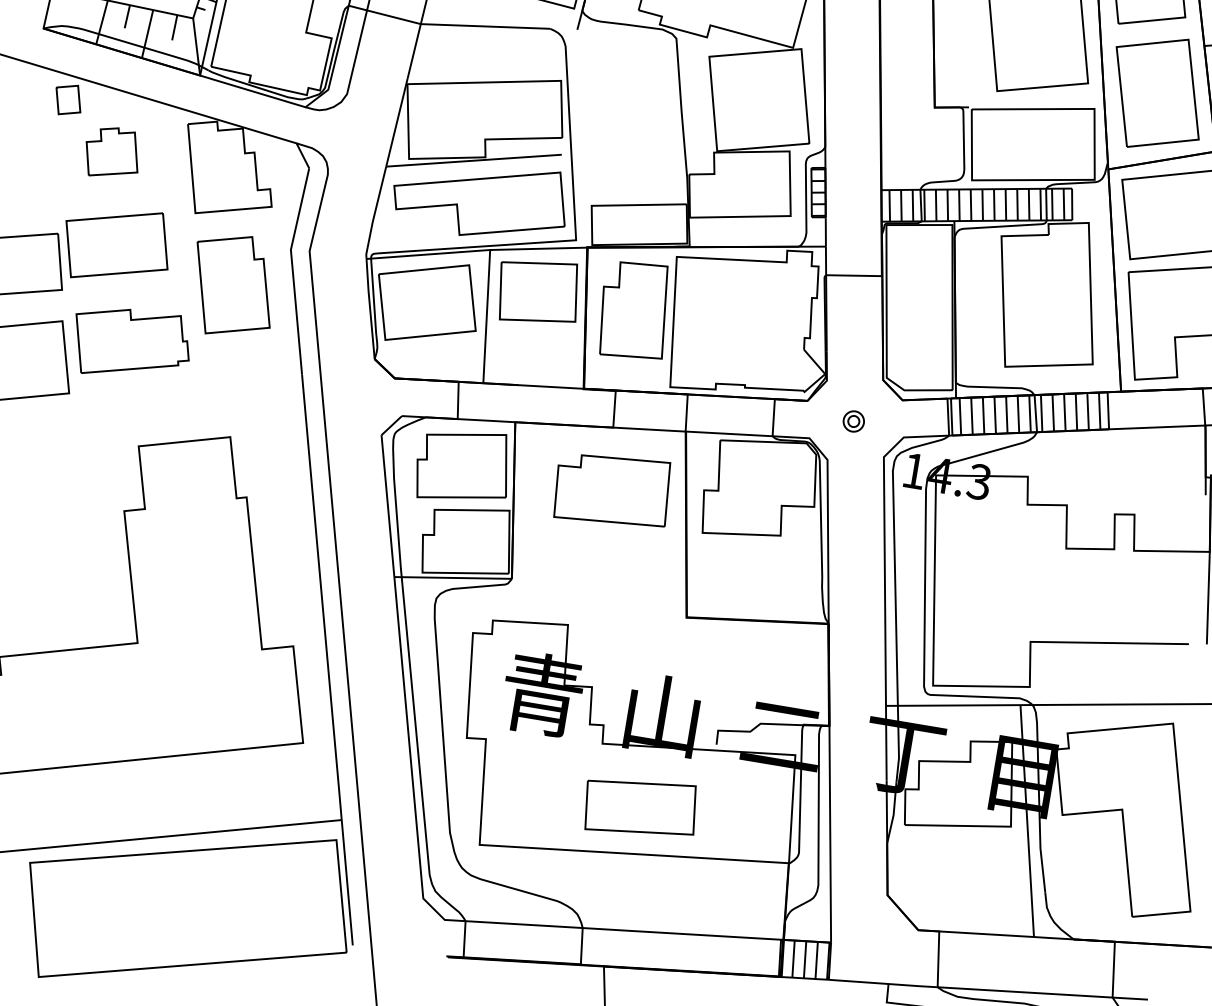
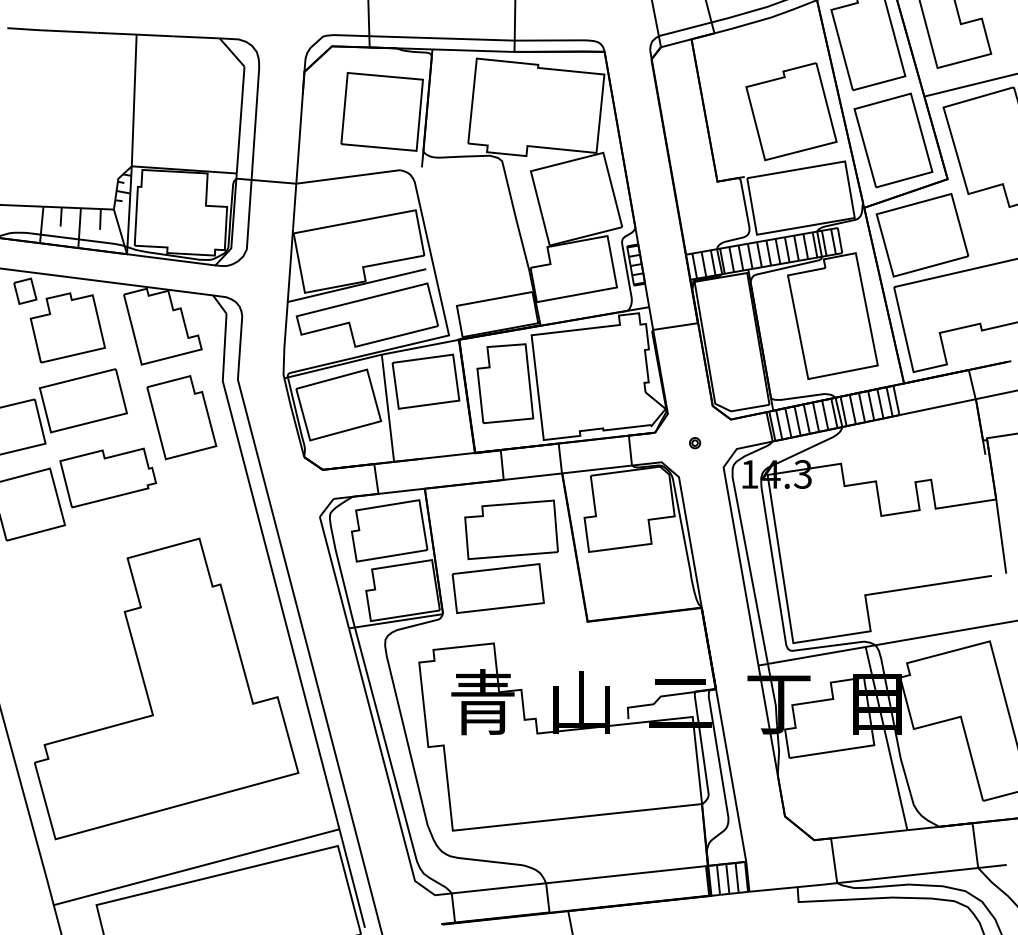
part: (112, 152) -> (67, 327), size x1.67
part: (854, 422) -> (695, 443), size x0.62
part: (639, 807) -> (497, 588), moved

